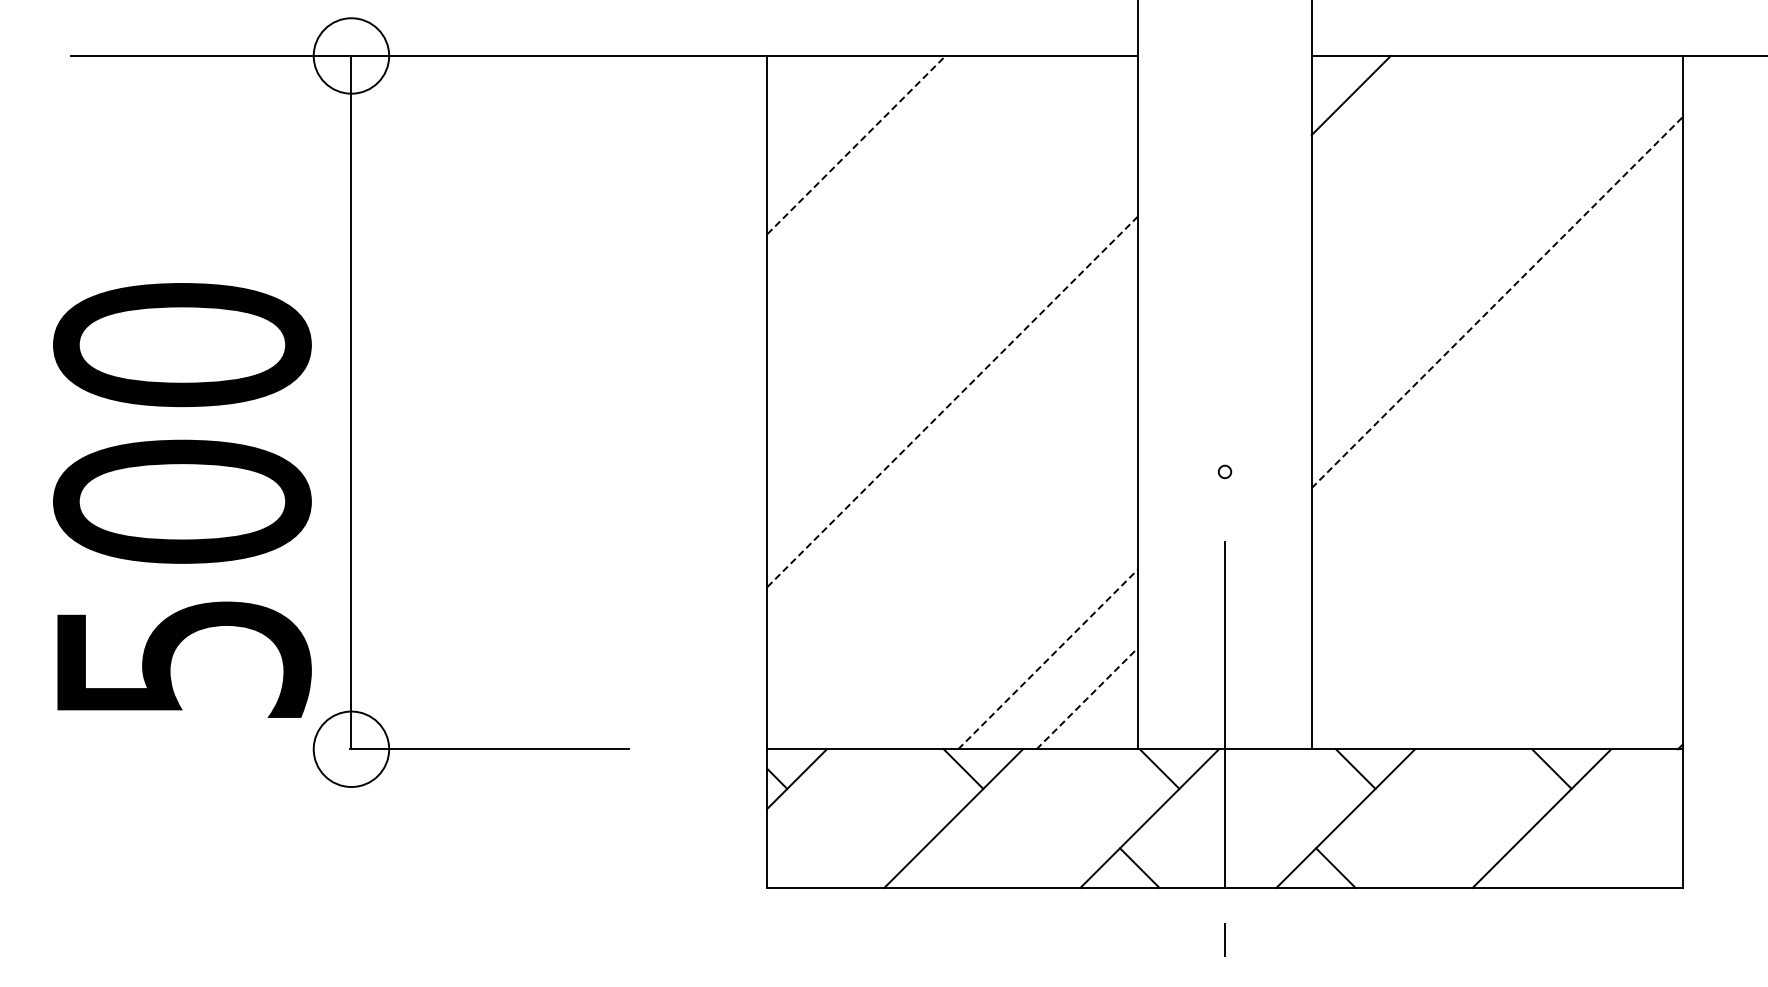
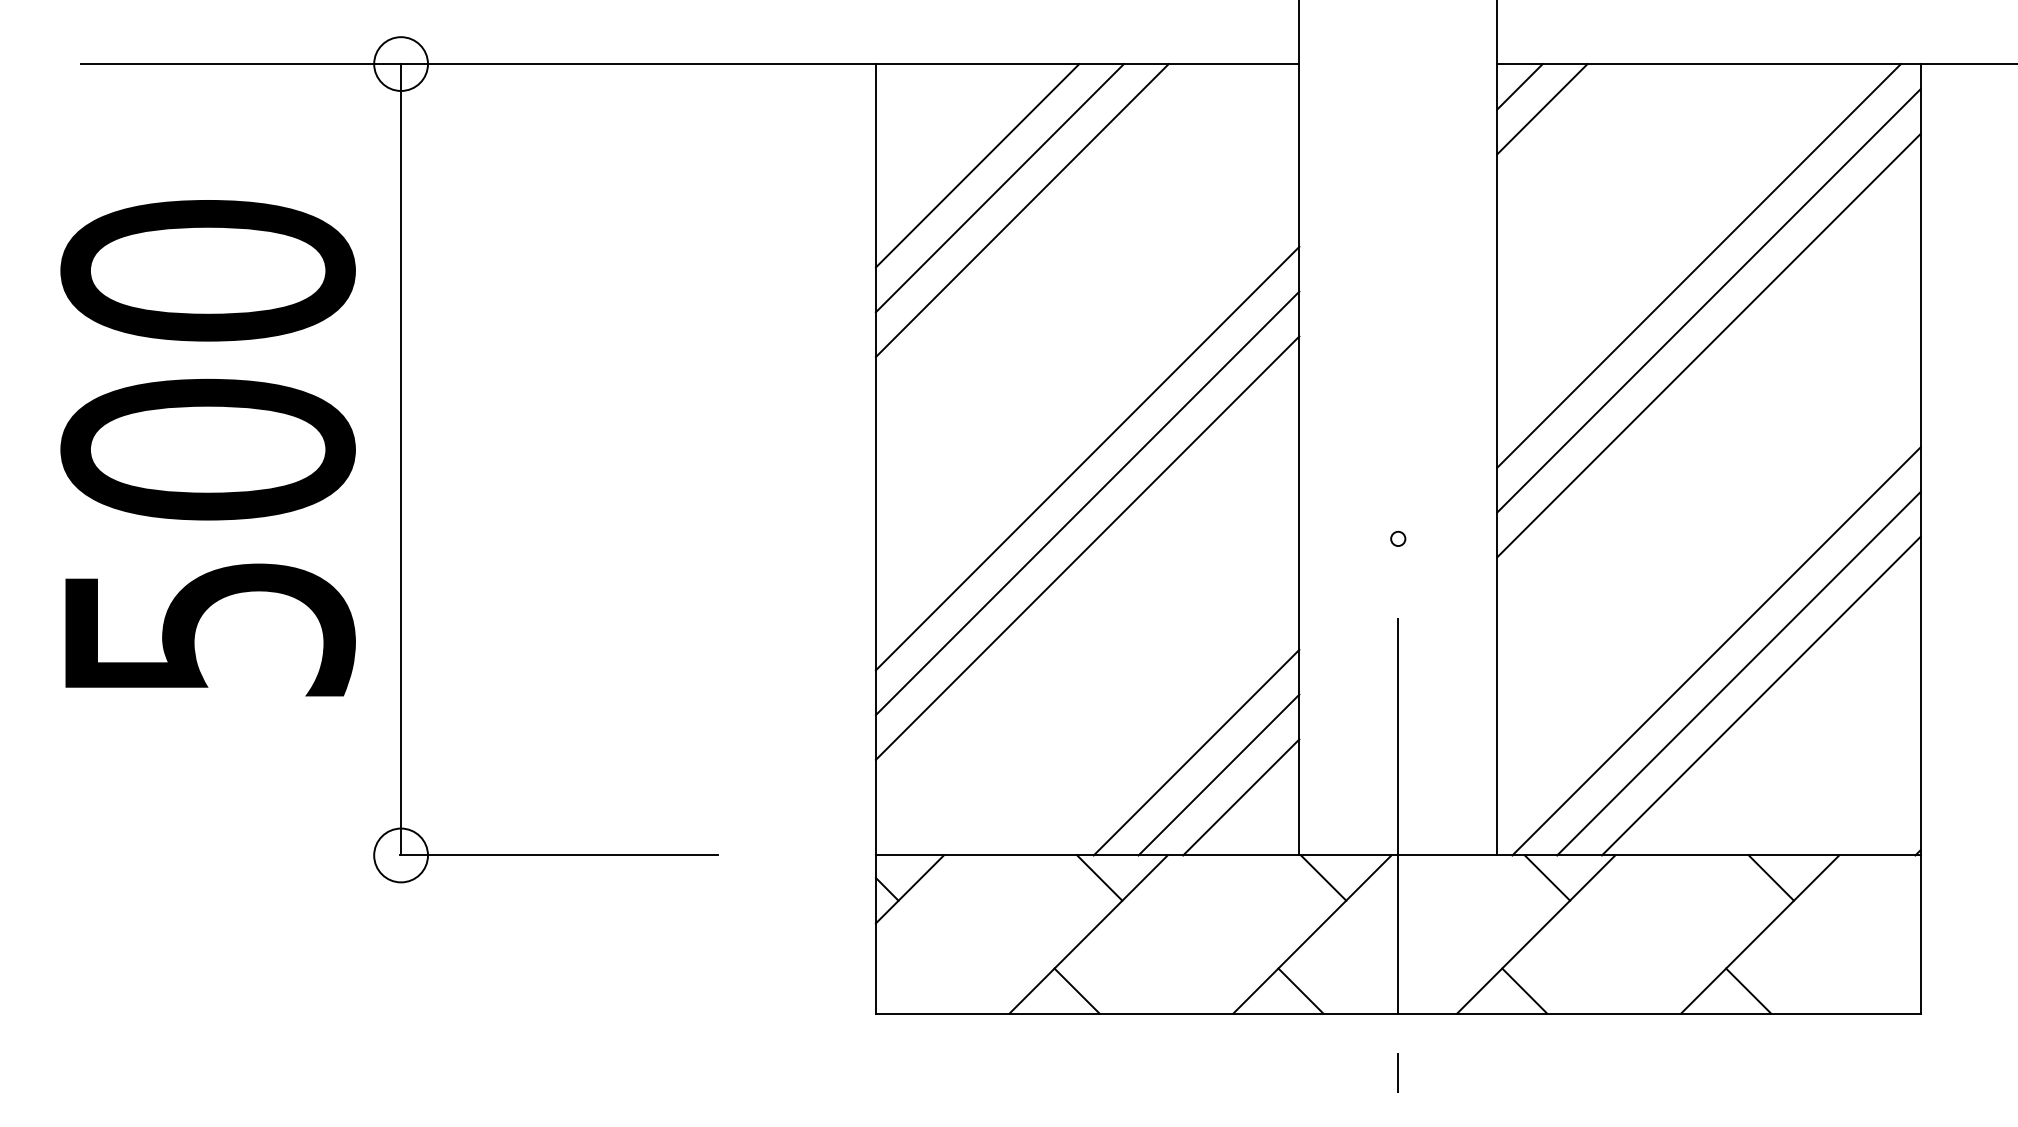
circle: (351, 55) -> (401, 63), size x0.62
line: (1331, 75) -> (1519, 86), added
line: (856, 145) -> (977, 166), dashed -> solid
line: (875, 164) -> (999, 187), added
line: (895, 183) -> (1022, 209), added
line: (1488, 232) -> (1699, 265), added
line: (1496, 263) -> (1708, 300), added
line: (1497, 302) -> (1709, 345), dashed -> solid
line: (953, 401) -> (1088, 458), dashed -> solid
line: (952, 440) -> (1087, 503), added
line: (952, 479) -> (1087, 547), added
text: (182, 500) -> (208, 448), moved
line: (1503, 570) -> (1716, 651), added
line: (1523, 589) -> (1738, 673), added
line: (1542, 609) -> (1760, 695), added
line: (1048, 658) -> (1196, 751), dashed -> solid
line: (1067, 678) -> (1218, 774), added
line: (1087, 698) -> (1241, 797), dashed -> solid
circle: (351, 748) -> (401, 854), size x0.62
line: (943, 867) -> (1076, 990), added
line: (1531, 867) -> (1748, 990), added

